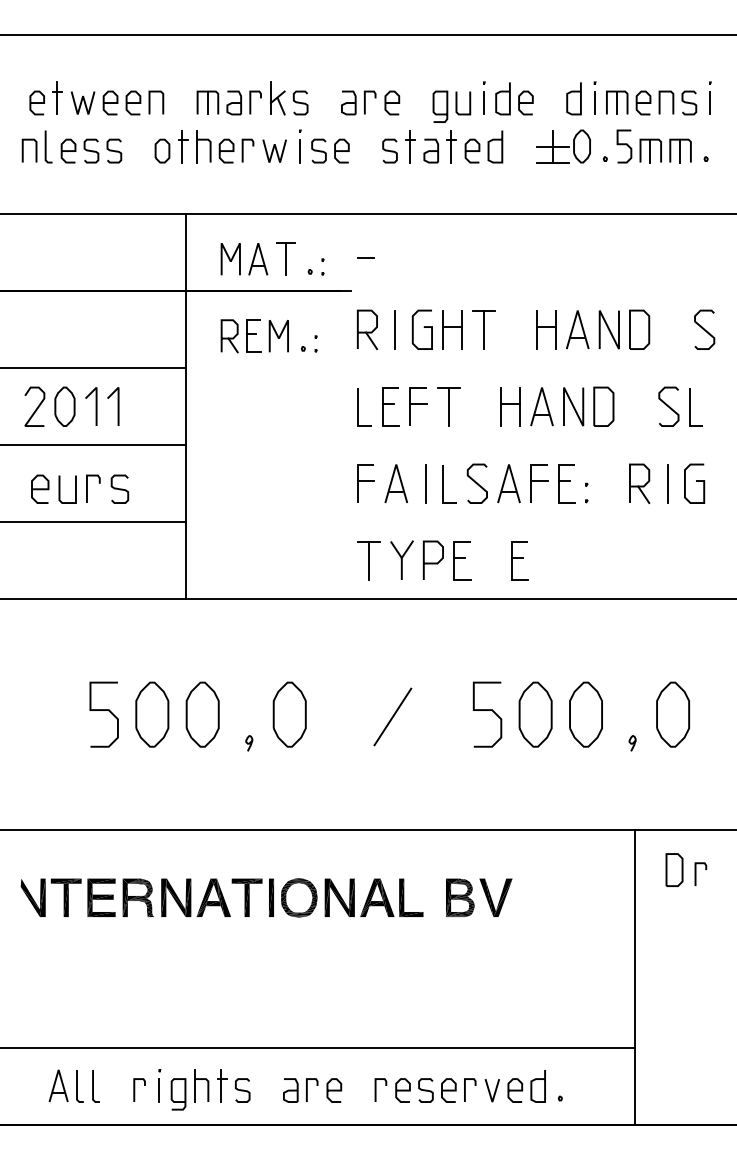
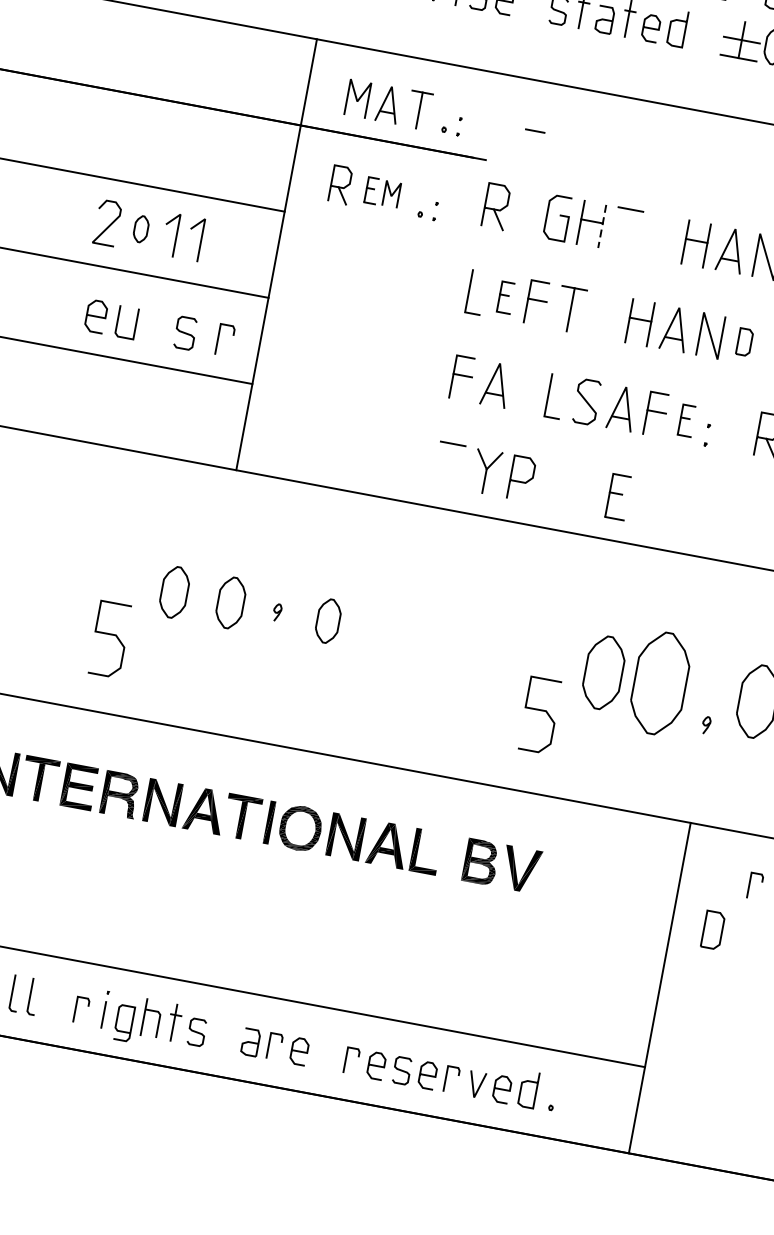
line: (365, 257) -> (534, 130), moved
line: (395, 329) -> (527, 212), removed
line: (484, 329) -> (627, 230), removed
line: (462, 330) -> (602, 227), solid -> dashed
part: (267, 335) -> (382, 191), size x0.7
part: (64, 406) -> (140, 228), size x0.6
part: (390, 406) -> (505, 297), size x0.7
part: (603, 406) -> (744, 341), size x0.6
line: (425, 483) -> (528, 390), removed
part: (566, 483) -> (686, 420), size x0.7
line: (87, 488) -> (218, 338), moved
line: (368, 560) -> (448, 465), removed
part: (462, 560) -> (554, 484), removed
curve: (103, 710) -> (109, 634), moved
curve: (487, 710) -> (540, 710), moved
part: (152, 714) -> (174, 592), size x0.7
part: (202, 714) -> (230, 602), size x0.7
part: (289, 714) -> (328, 621), size x0.6
part: (585, 714) -> (659, 683), size x1.4
line: (392, 716) -> (443, 644), removed
part: (249, 743) -> (277, 612), moved
part: (674, 869) -> (713, 929), moved

